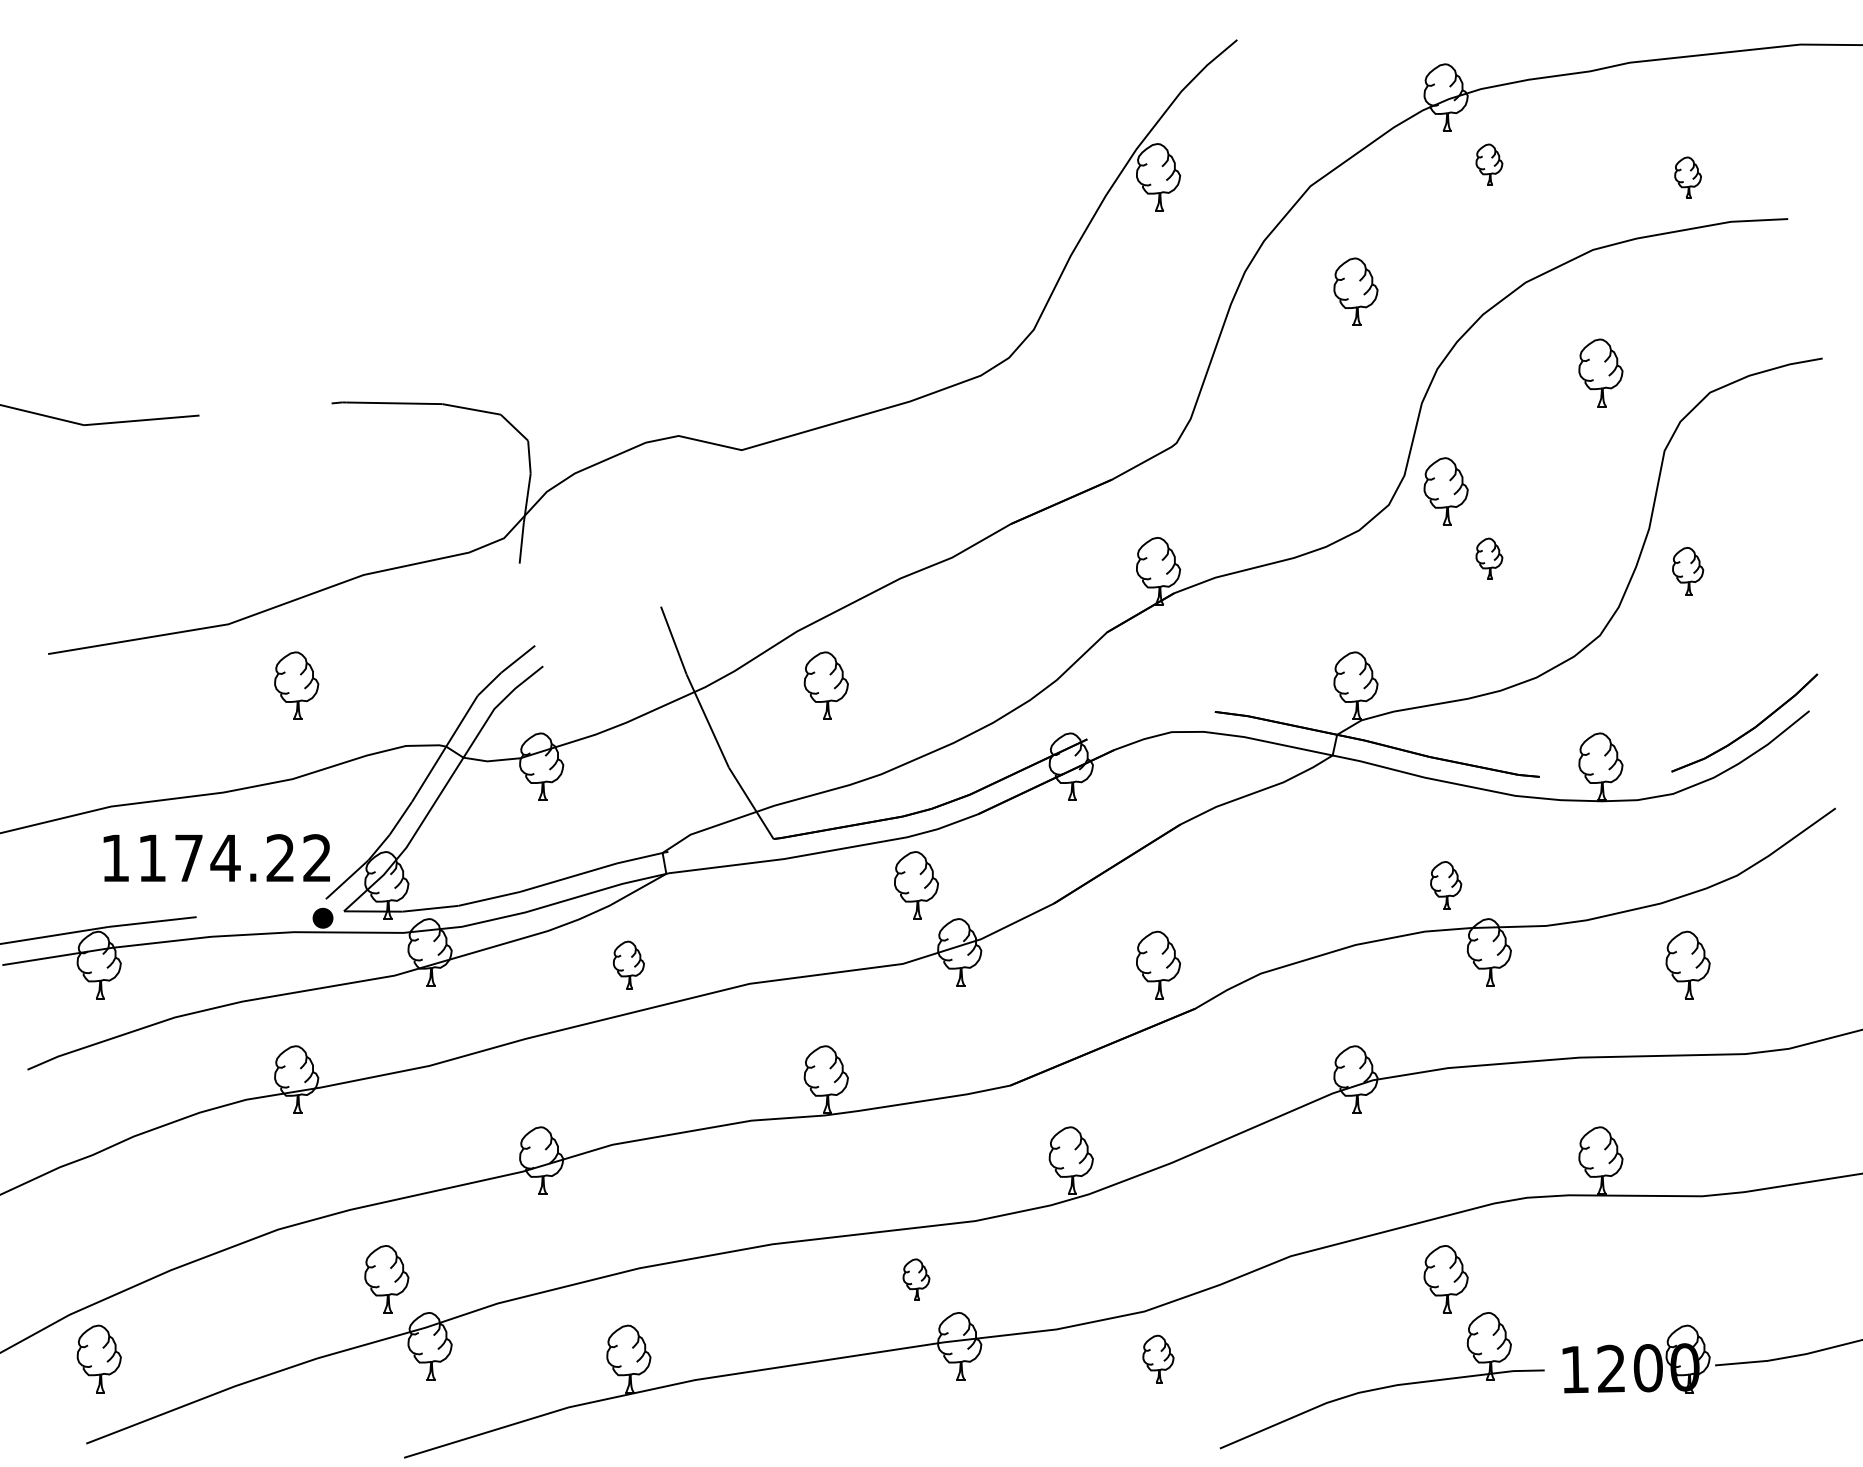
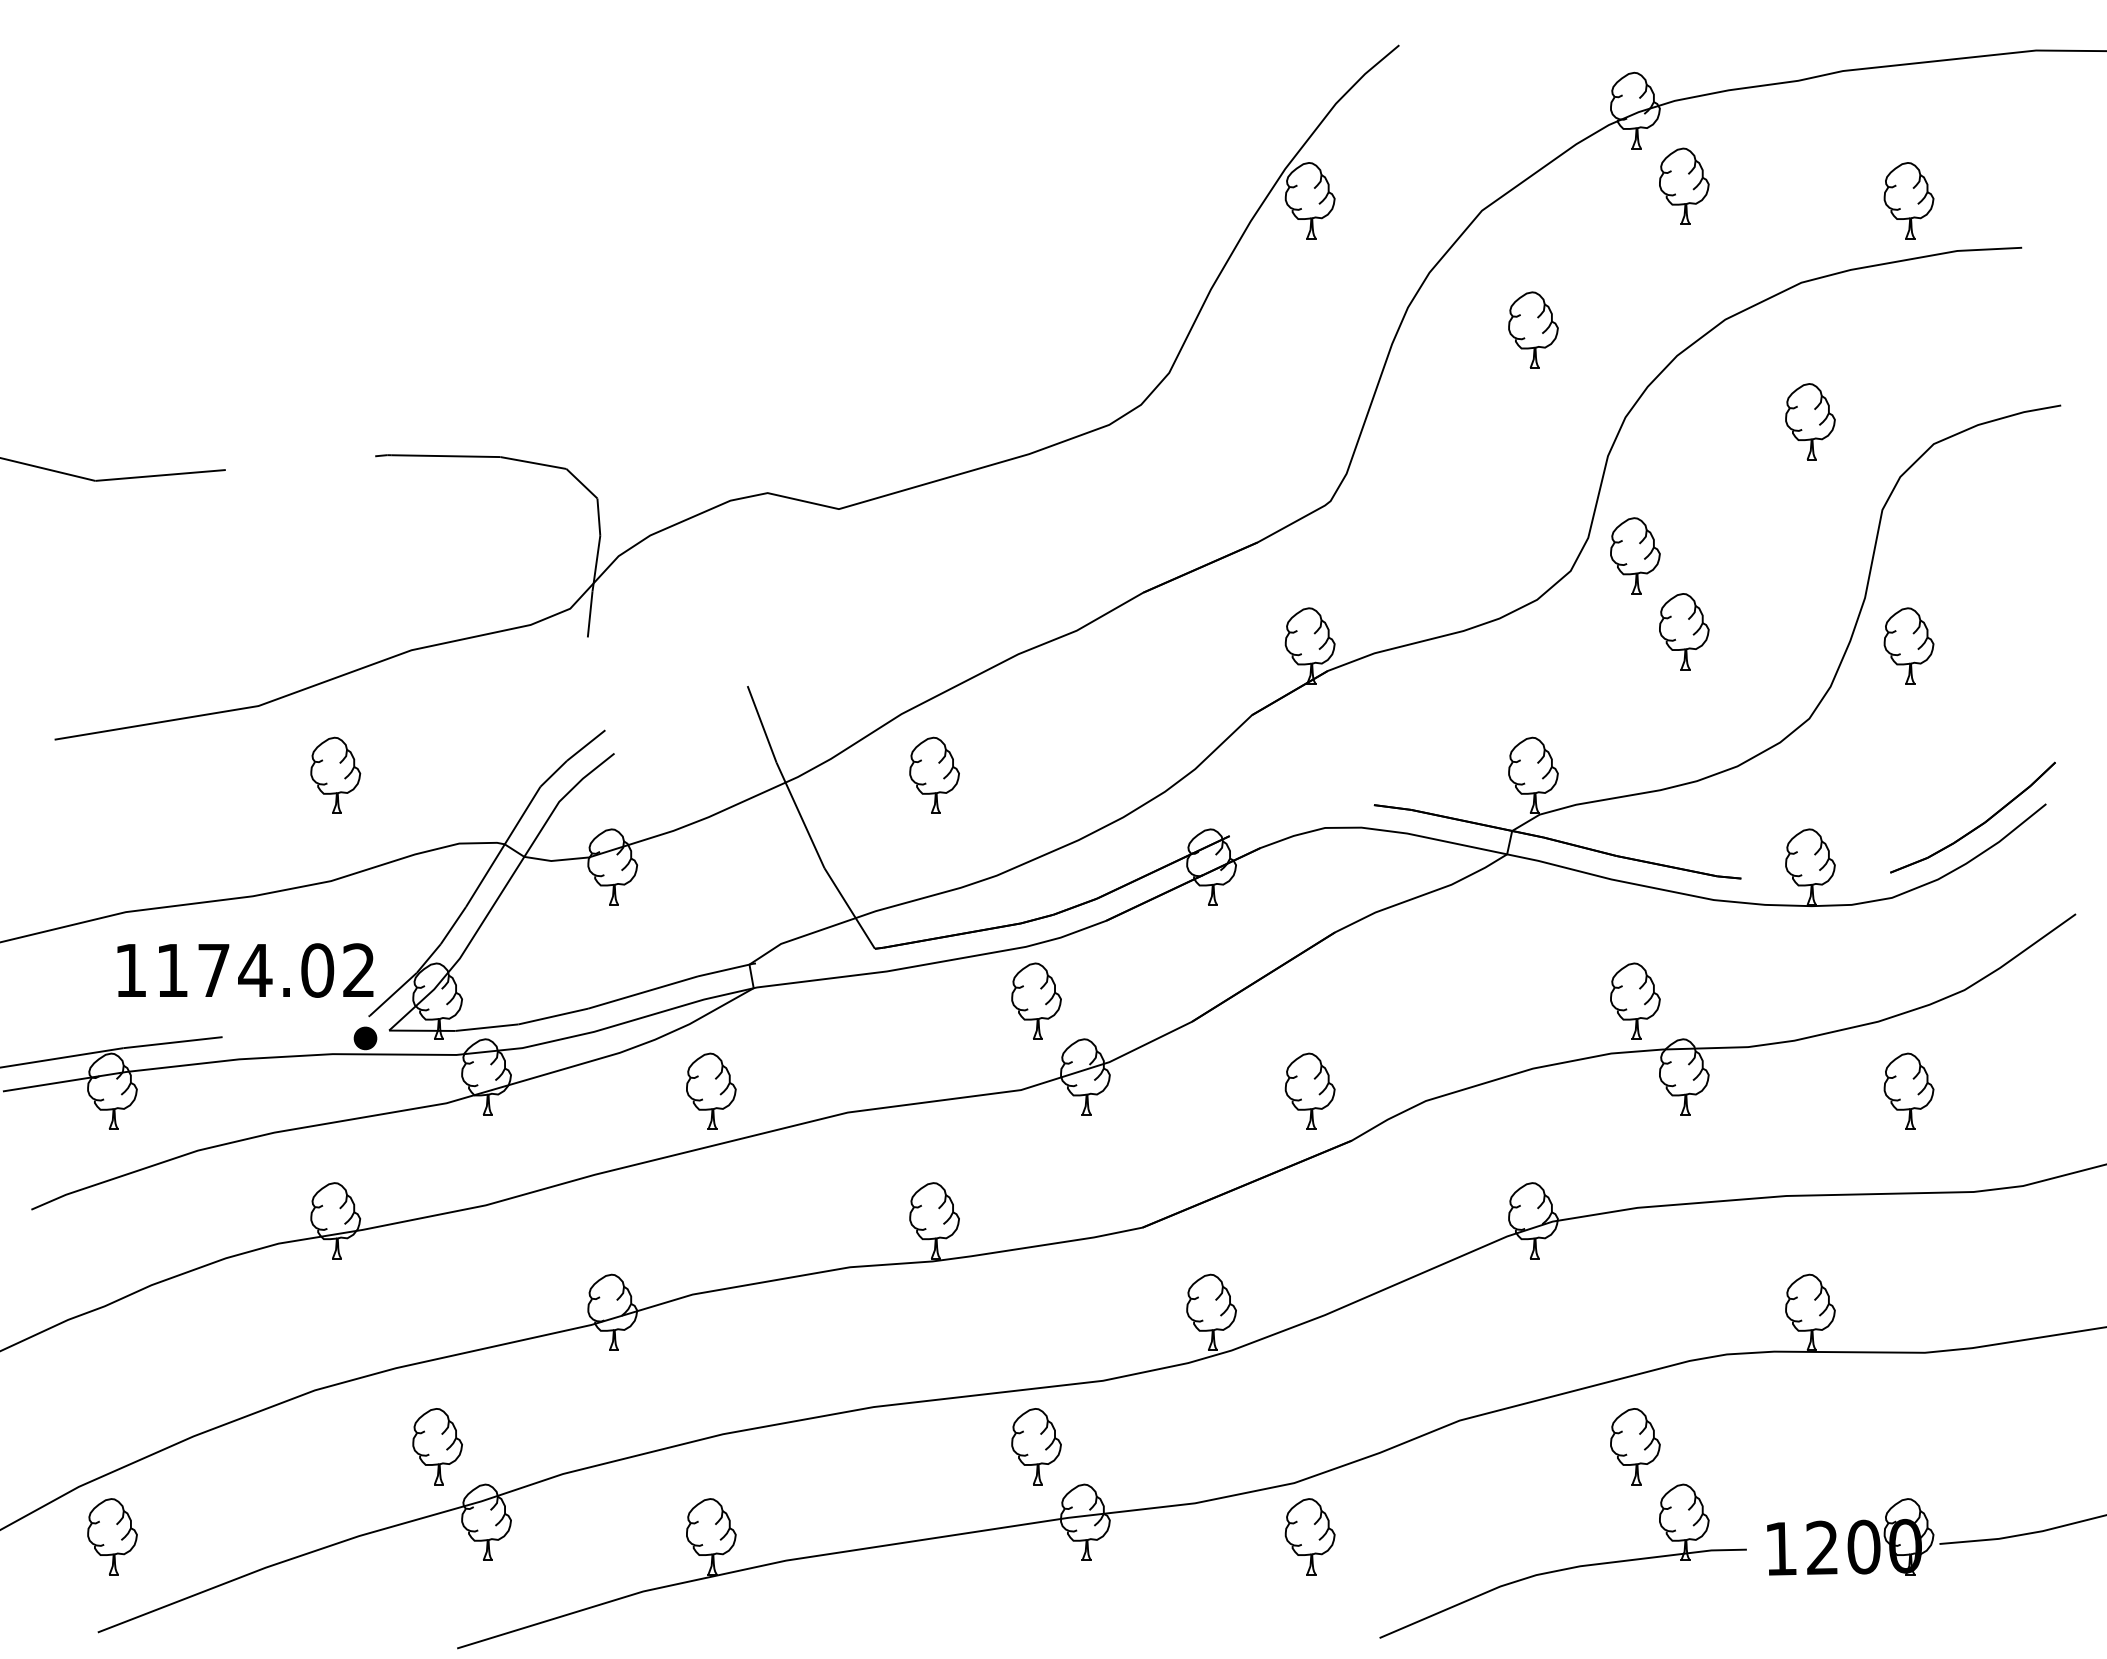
part: (1489, 163) -> (1684, 185), size x1.67
part: (1687, 177) -> (1908, 200), size x1.67
part: (1489, 558) -> (1684, 631), size x1.67
part: (1687, 570) -> (1908, 645), size x1.43
text: (280, 858) -> (317, 970), 1174.22 -> 1174.02
part: (1446, 884) -> (1635, 1000), size x1.43
part: (629, 964) -> (711, 1090), size x1.43
part: (916, 1279) -> (1036, 1446), size x1.67
part: (1157, 1358) -> (1309, 1536), size x1.43

